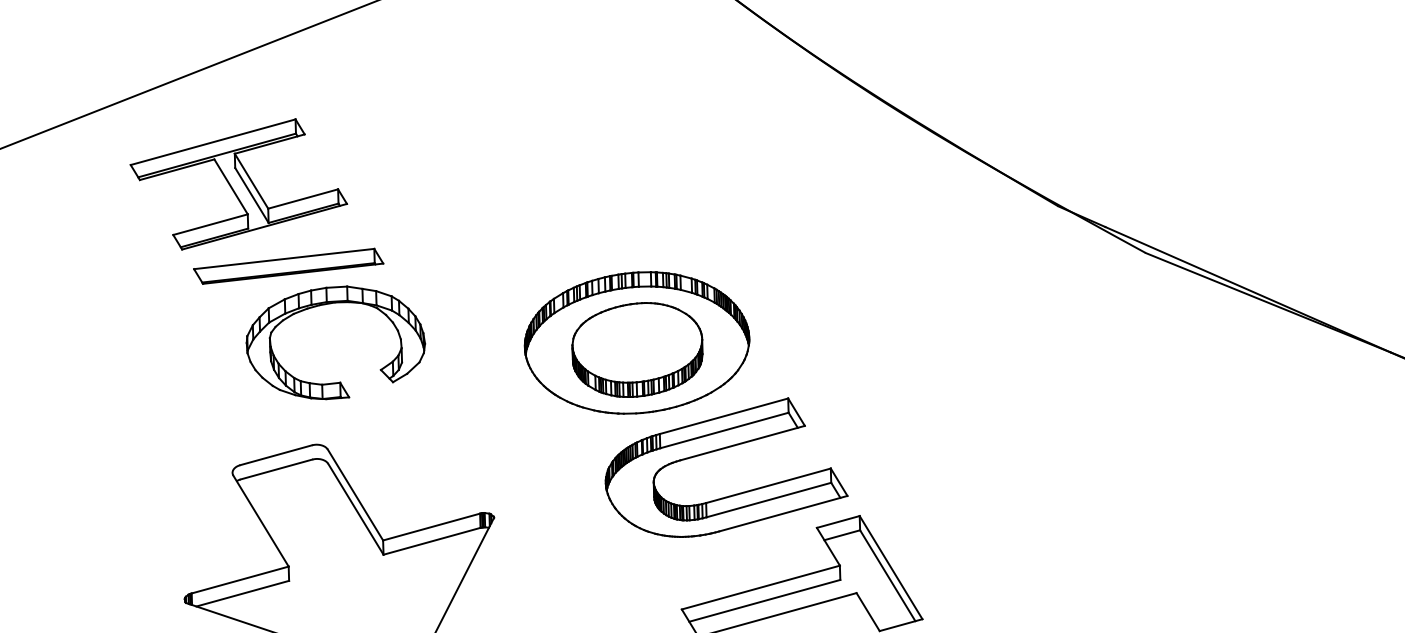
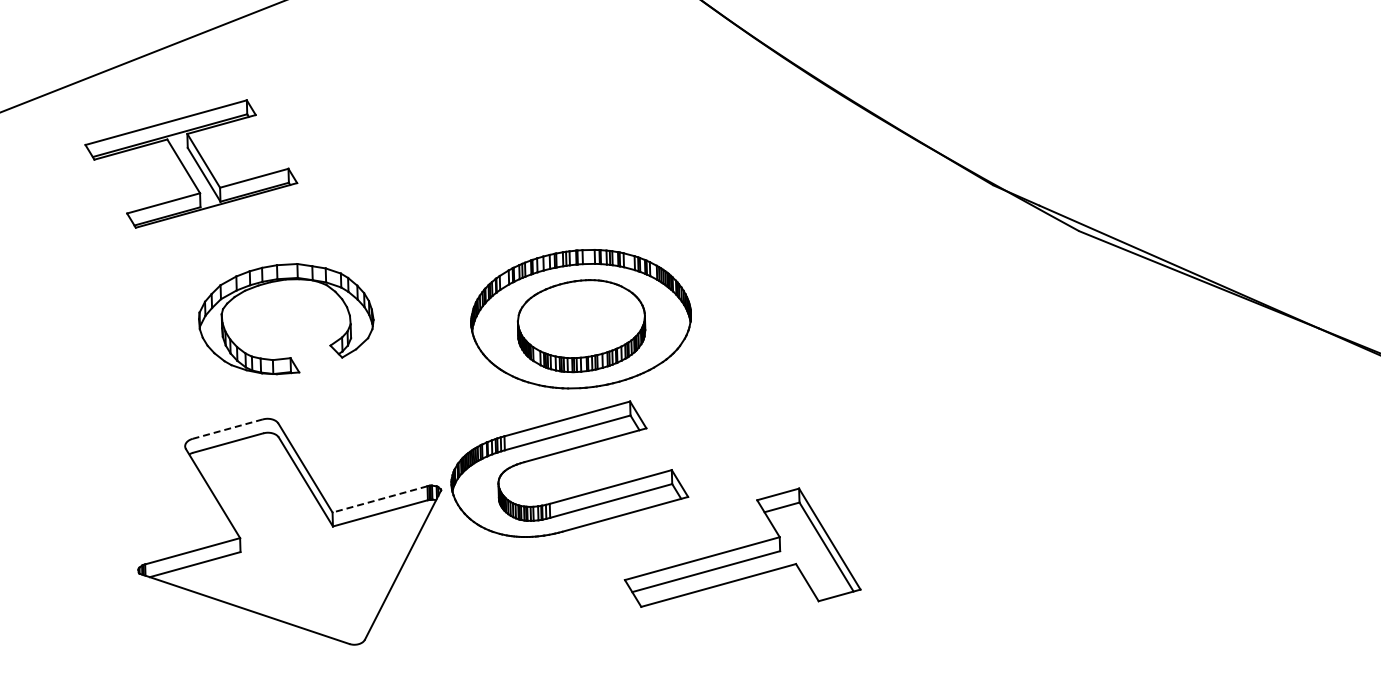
part: (288, 266) -> (239, 244), removed
part: (720, 450) -> (563, 452), moved
line: (275, 455) -> (227, 429), solid -> dashed
line: (431, 527) -> (379, 499), solid -> dashed

